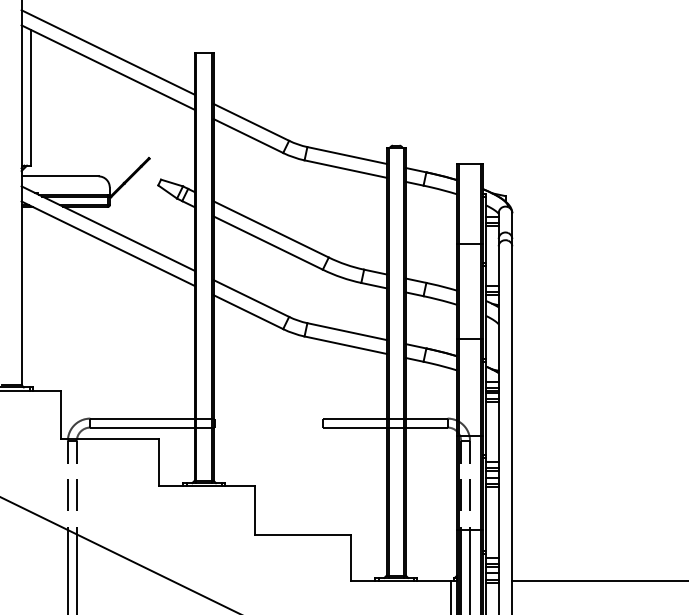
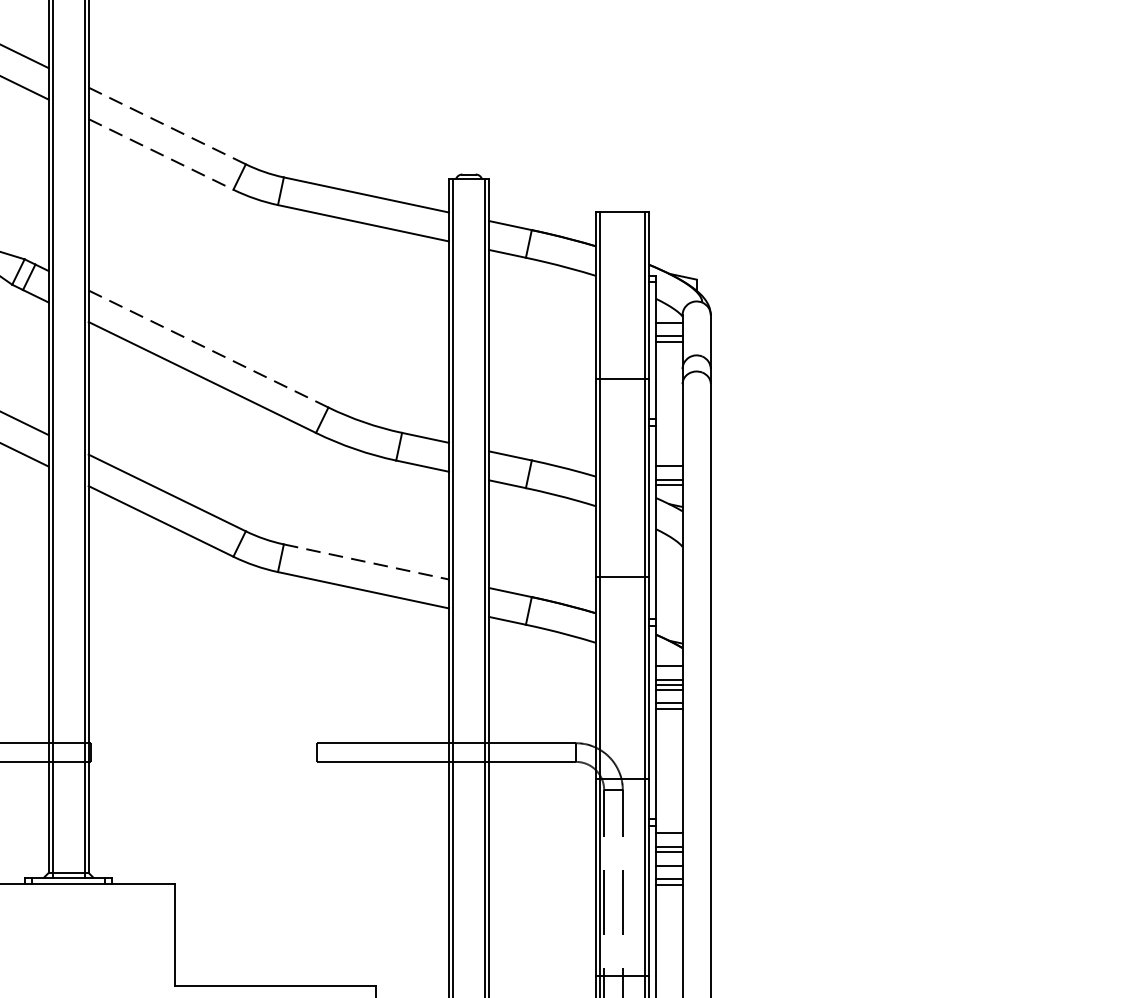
line: (251, 122) -> (167, 126), solid -> dashed
line: (248, 136) -> (161, 155), solid -> dashed
line: (270, 229) -> (206, 349), solid -> dashed
line: (347, 331) -> (367, 561), solid -> dashed

